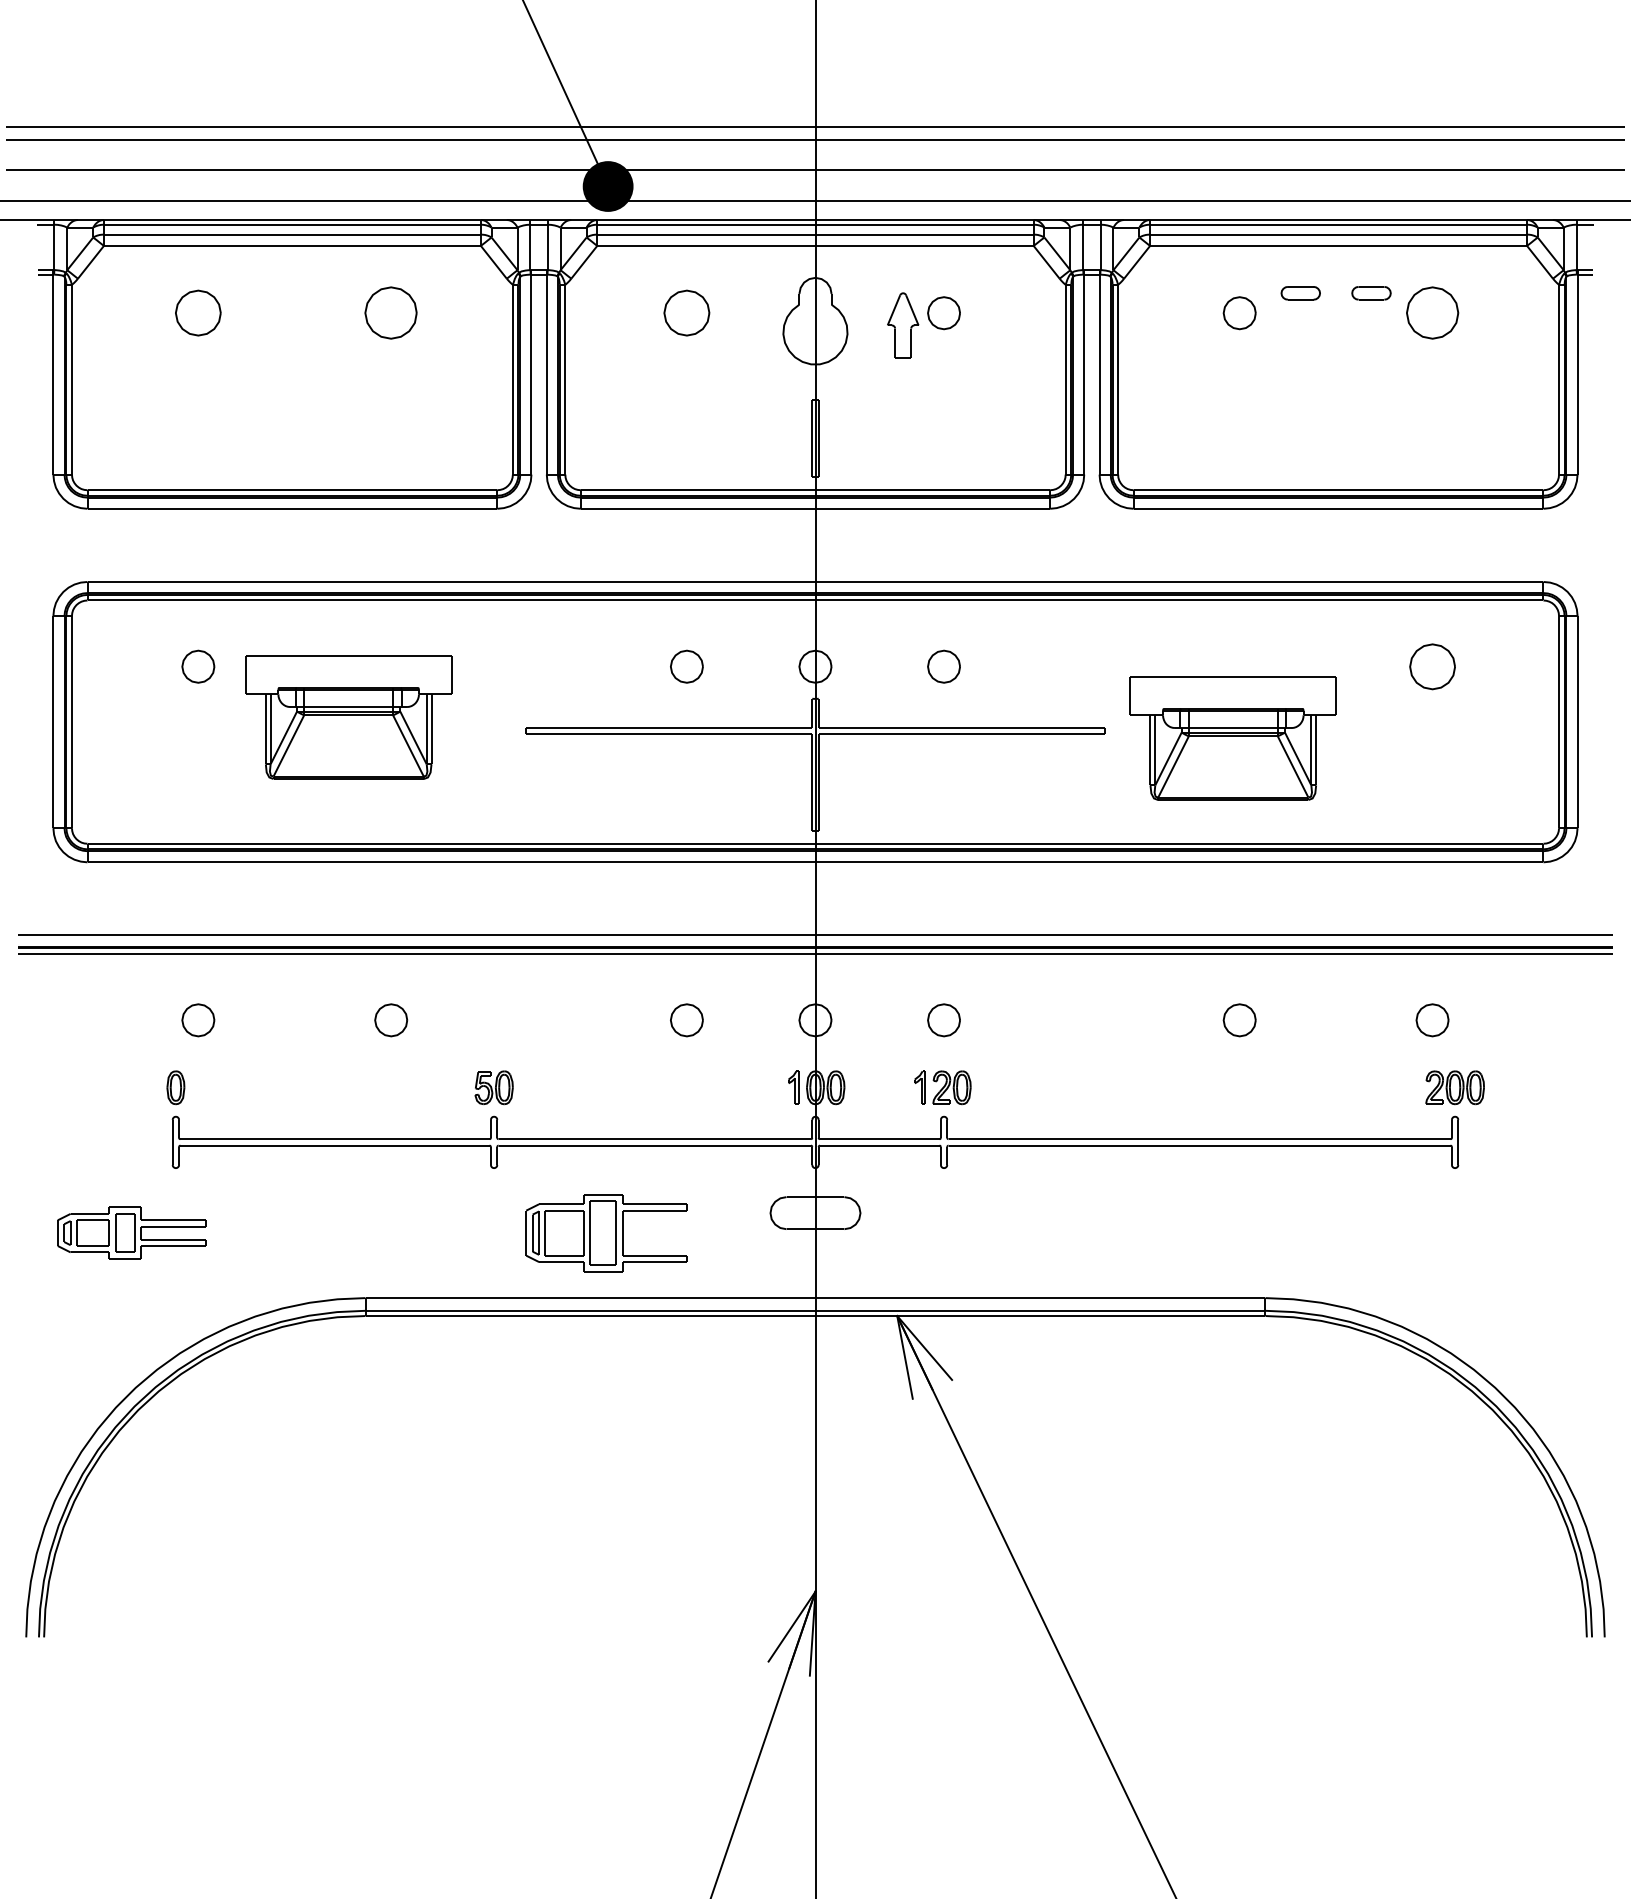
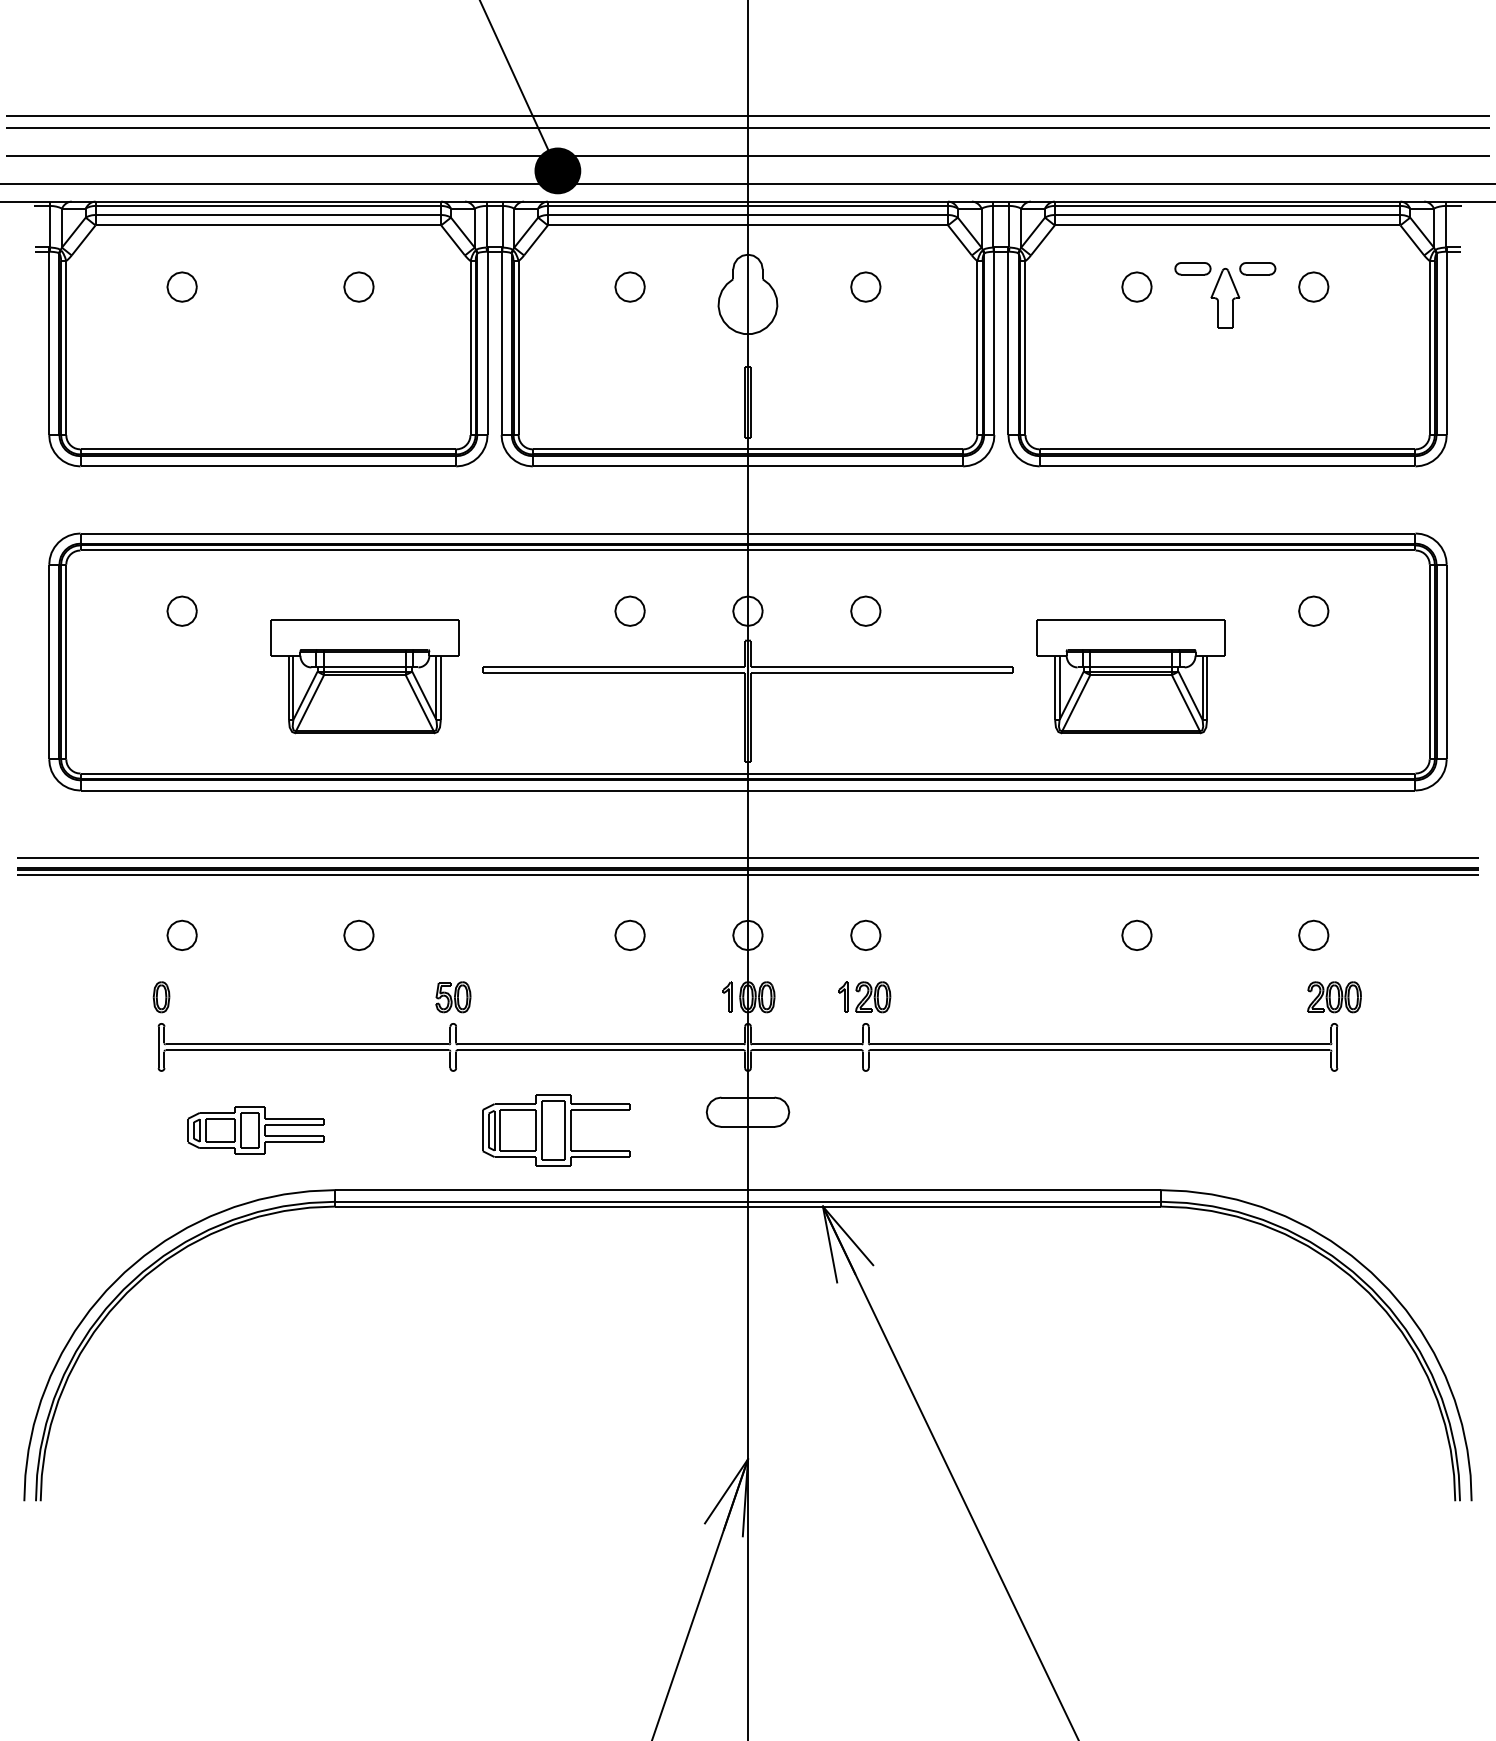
part: (198, 313) -> (182, 287), size x0.71
part: (391, 313) -> (359, 287), size x0.62
part: (686, 313) -> (629, 287), size x0.71
part: (1432, 313) -> (1313, 287), size x0.62
part: (903, 325) -> (1225, 298), moved
part: (1432, 666) -> (1313, 611), size x0.71
part: (348, 717) -> (364, 677), moved
part: (131, 1232) -> (255, 1129), moved

